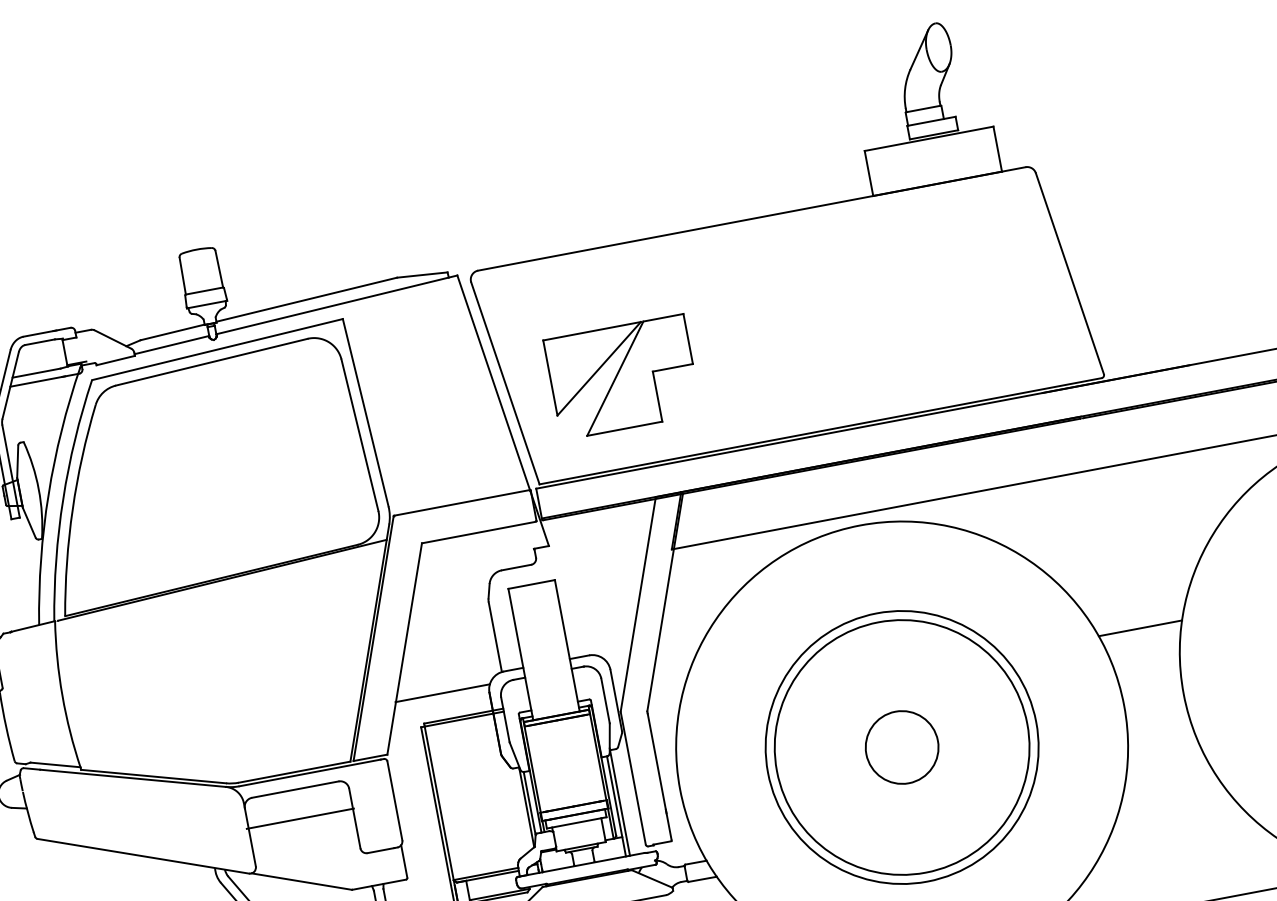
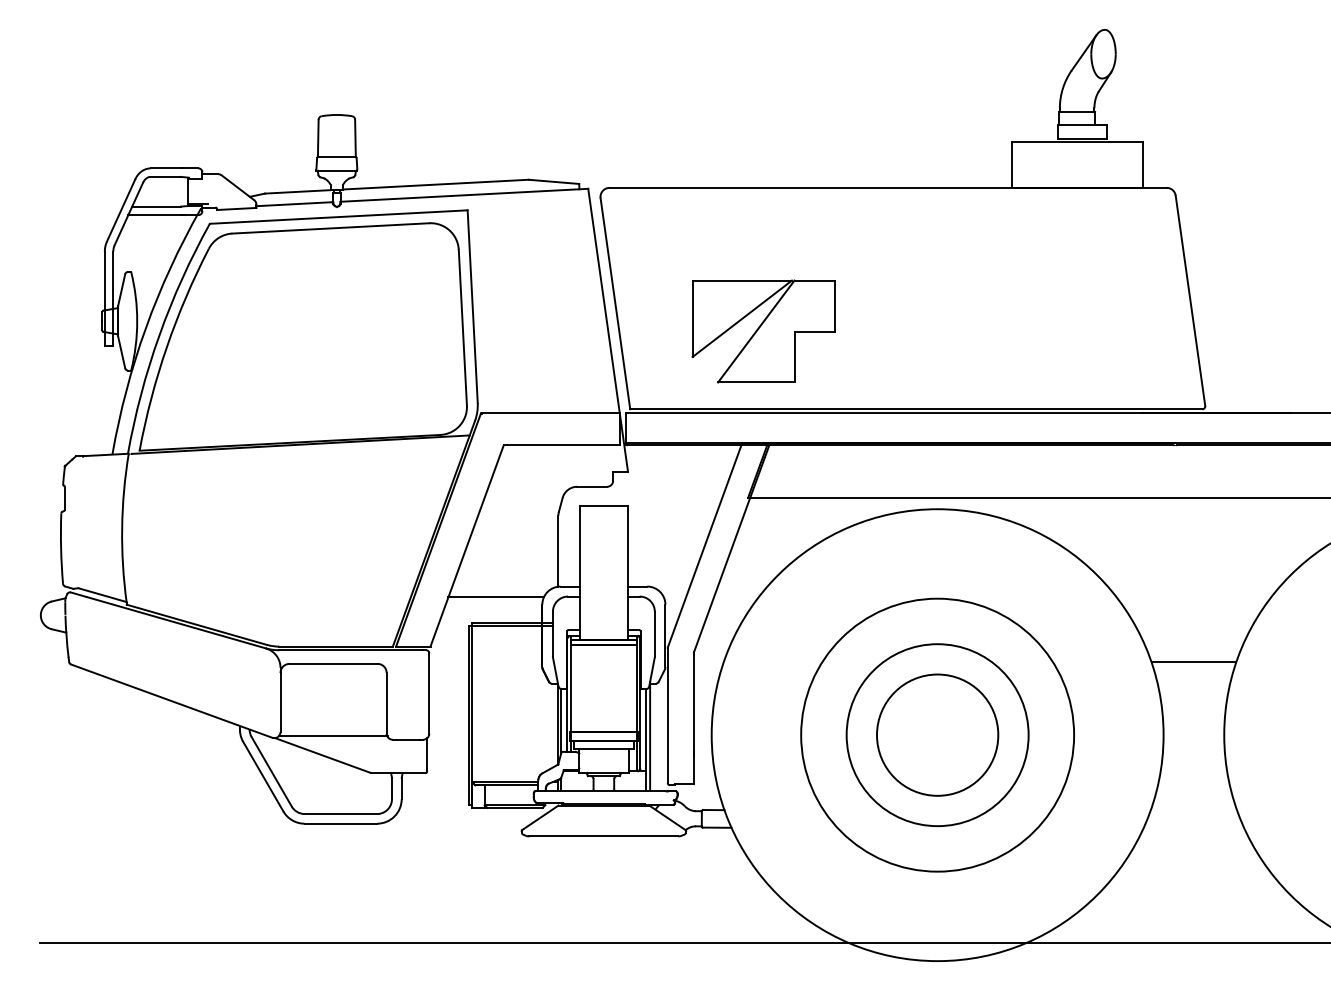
part: (622, 377) -> (763, 331), moved
circle: (901, 746) -> (937, 734), size x1.67
circle: (902, 747) -> (937, 735), size x0.71
line: (299, 818) -> (332, 736), moved

